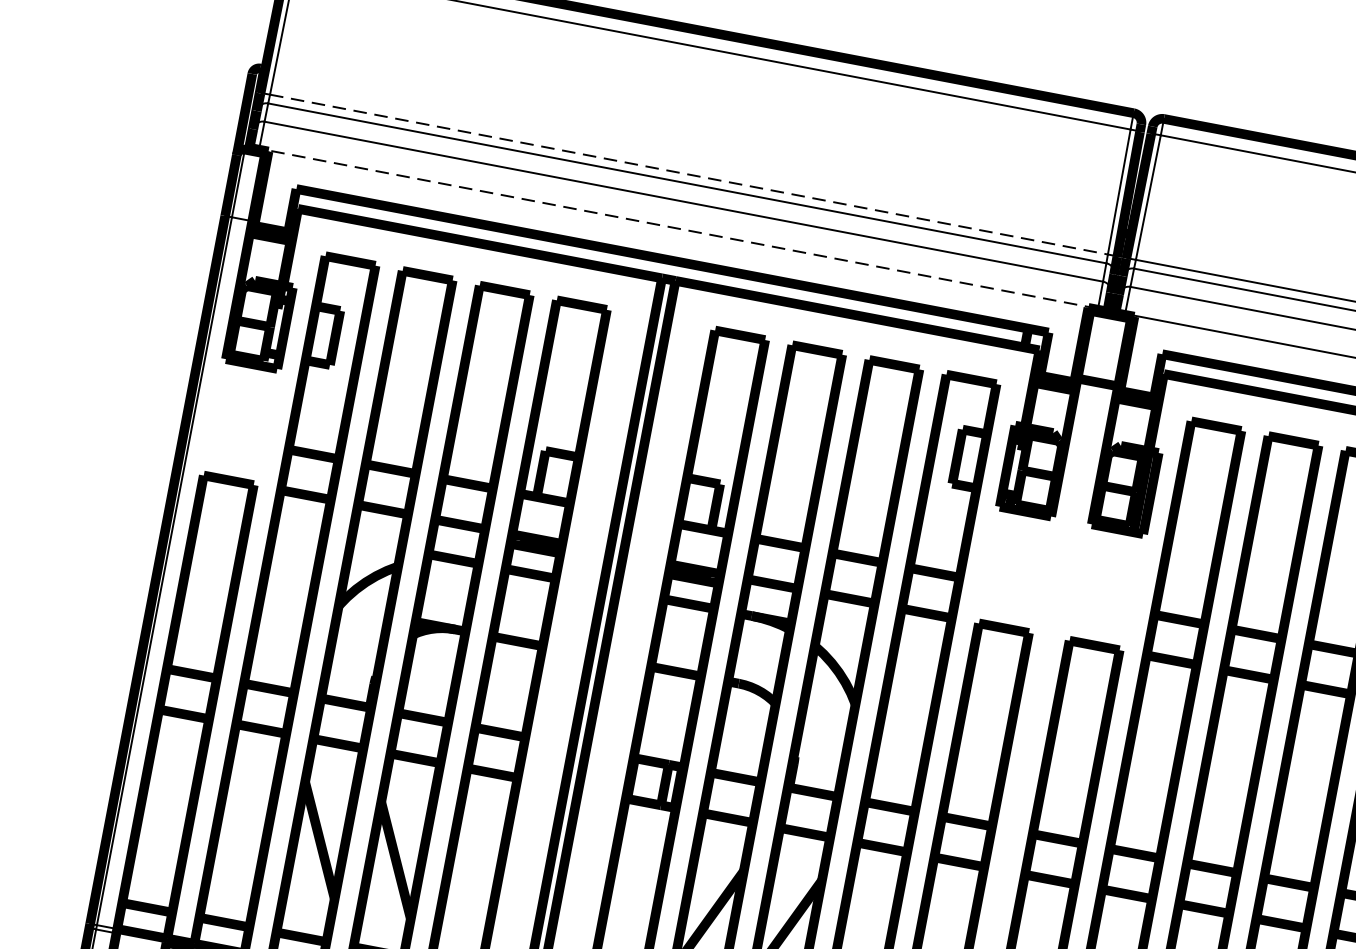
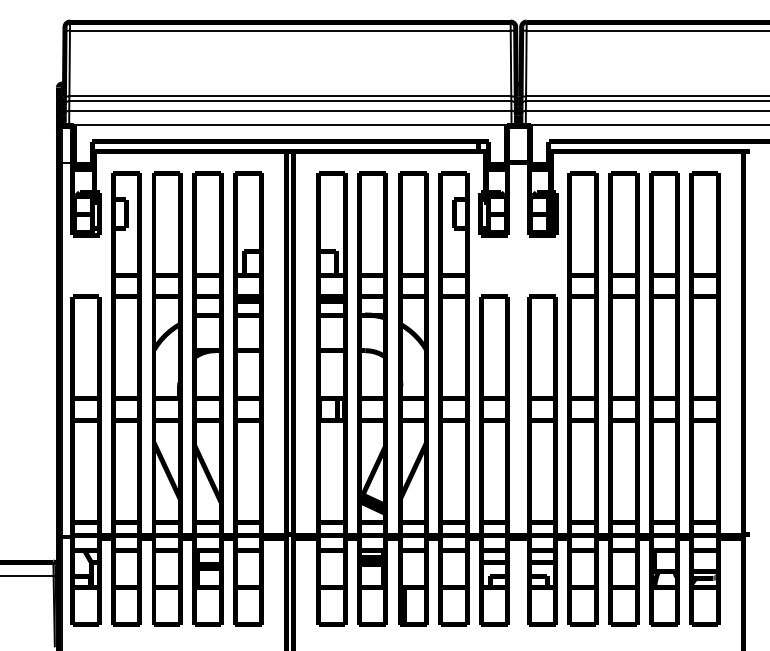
line: (689, 174) -> (290, 96), dashed -> solid
line: (676, 229) -> (289, 125), dashed -> solid

